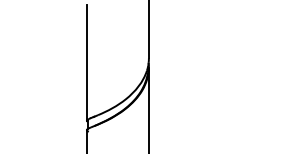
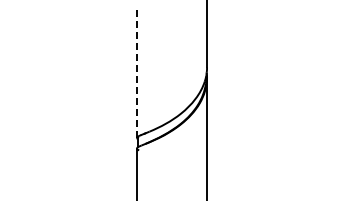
line: (86, 62) -> (136, 72), solid -> dashed

